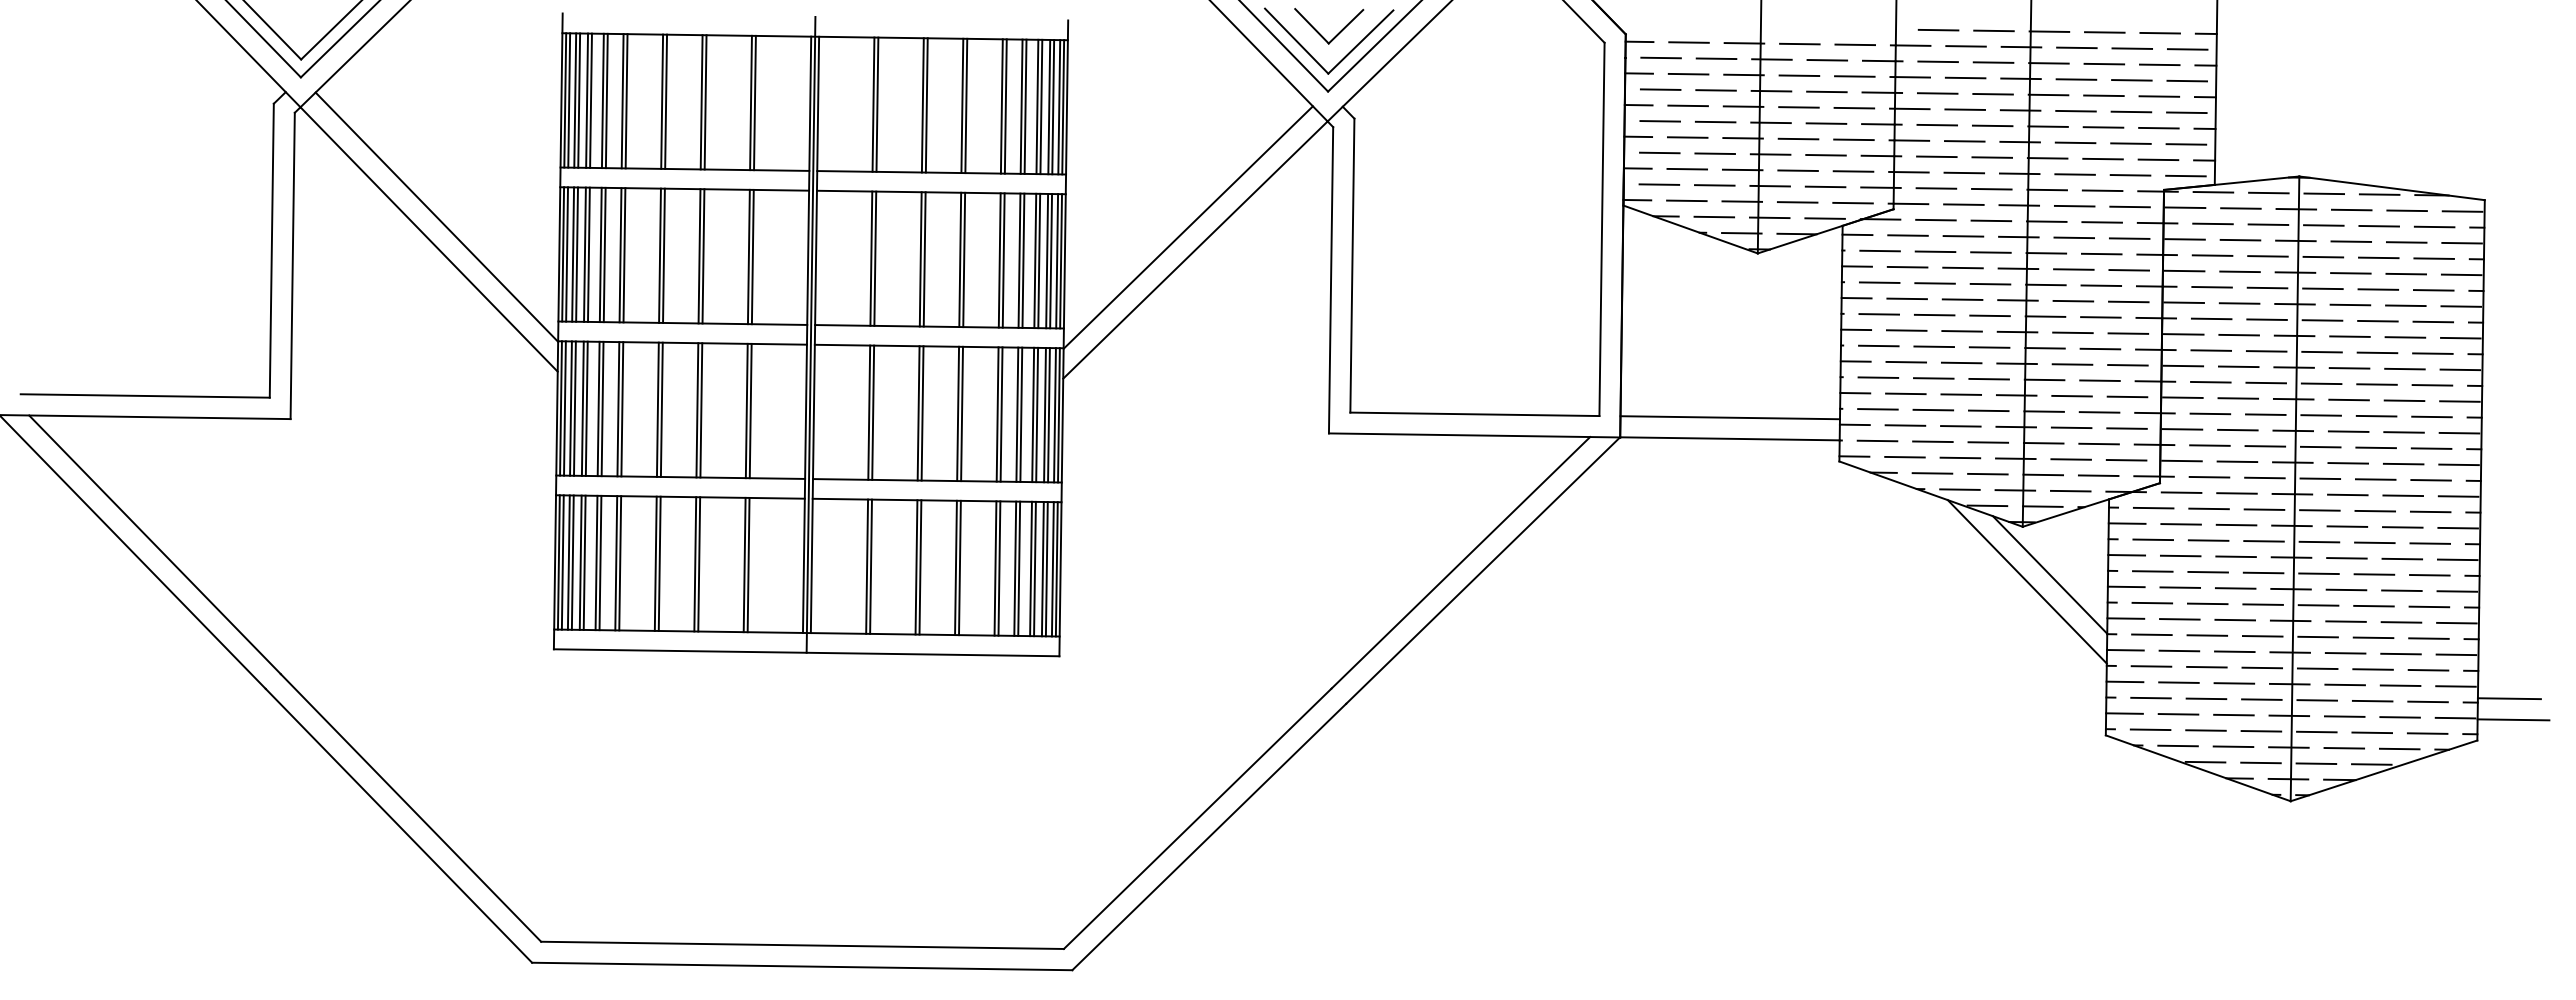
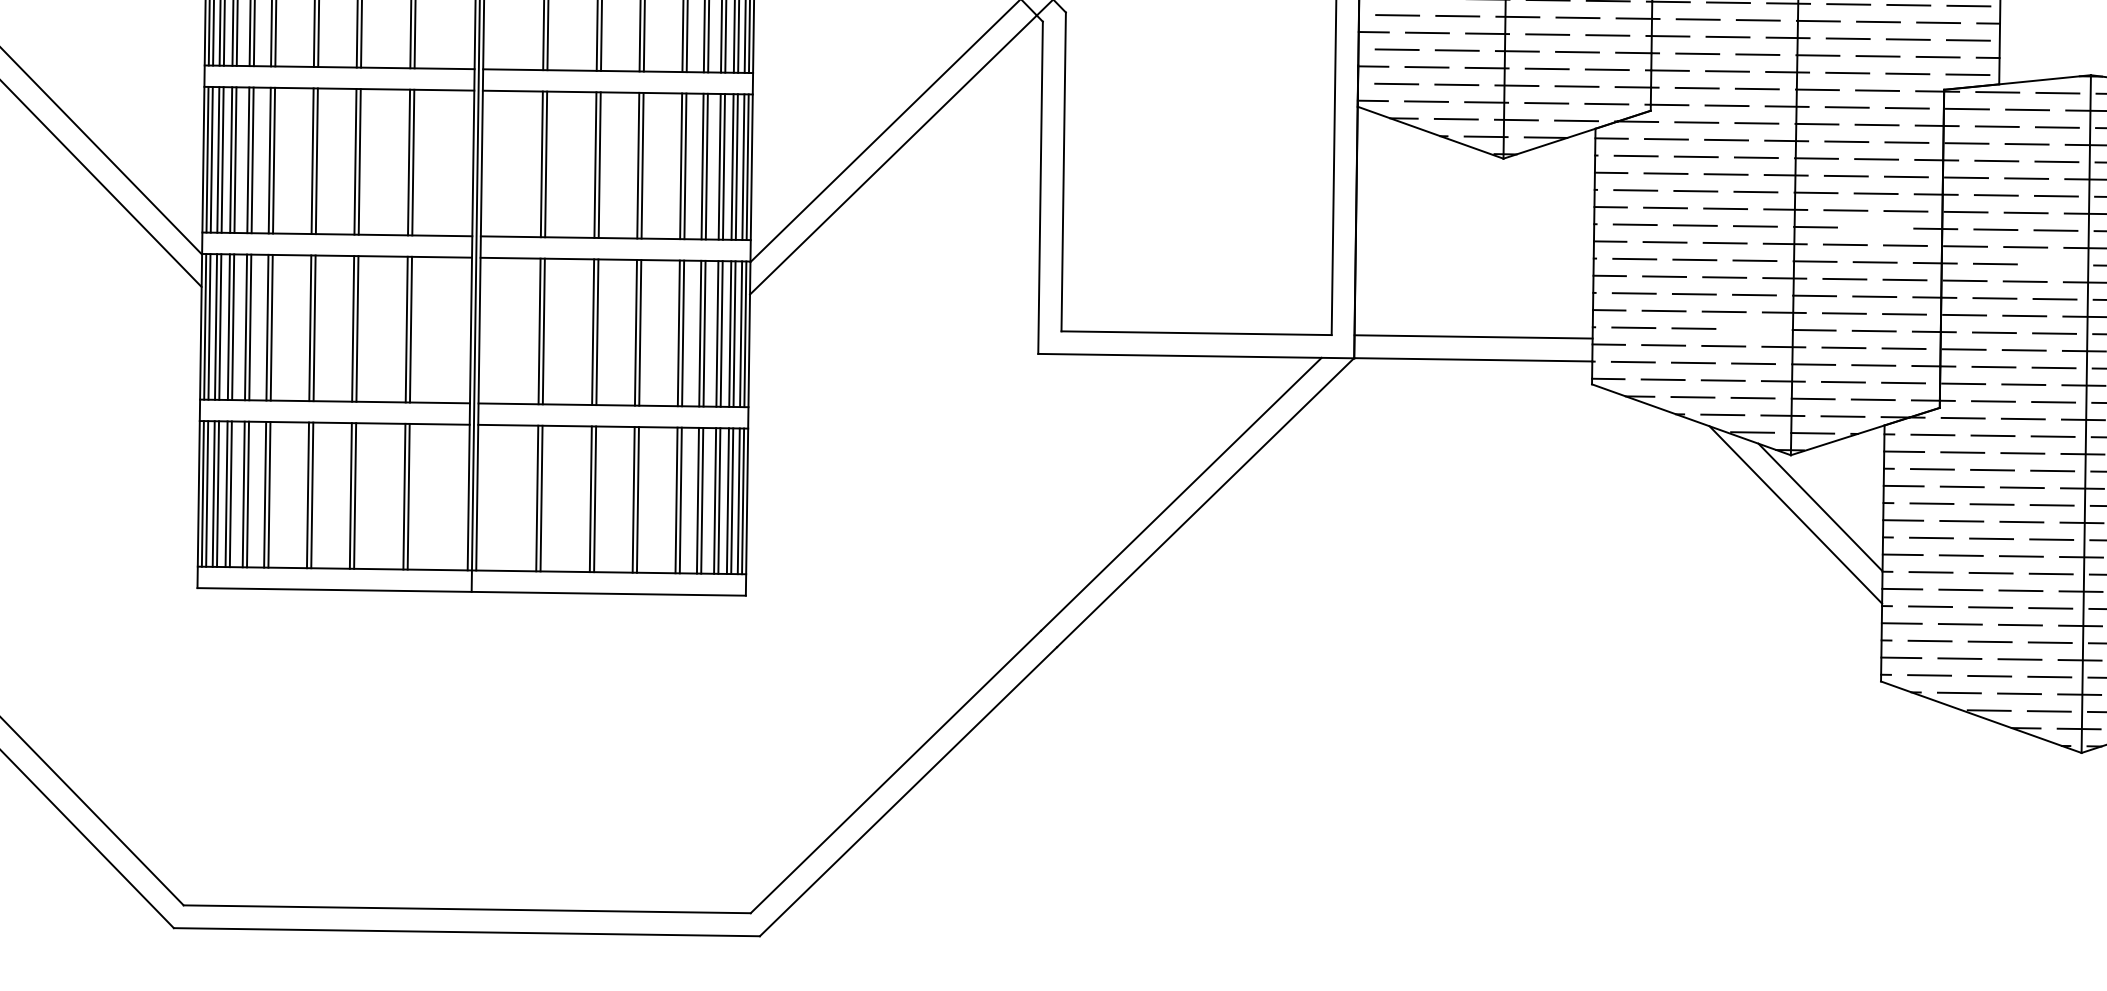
line: (2100, 317) -> (1875, 228), removed
line: (2266, 351) -> (2055, 265), removed
line: (1988, 410) -> (1753, 329), removed

